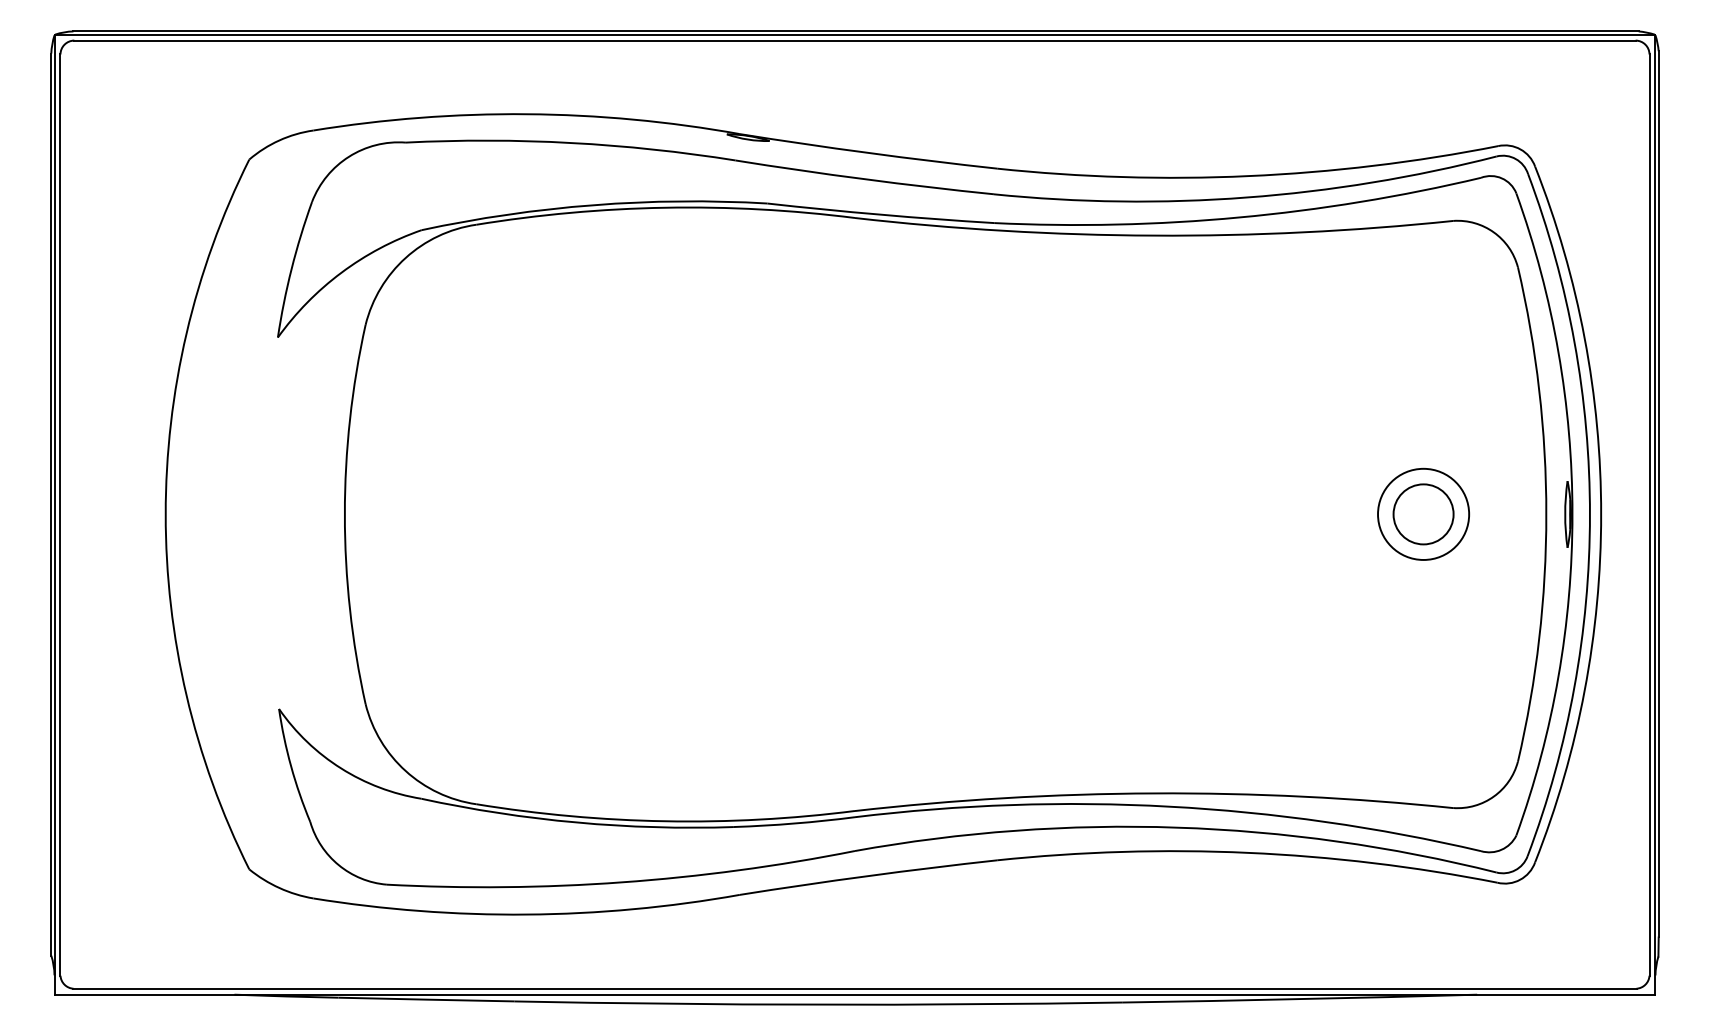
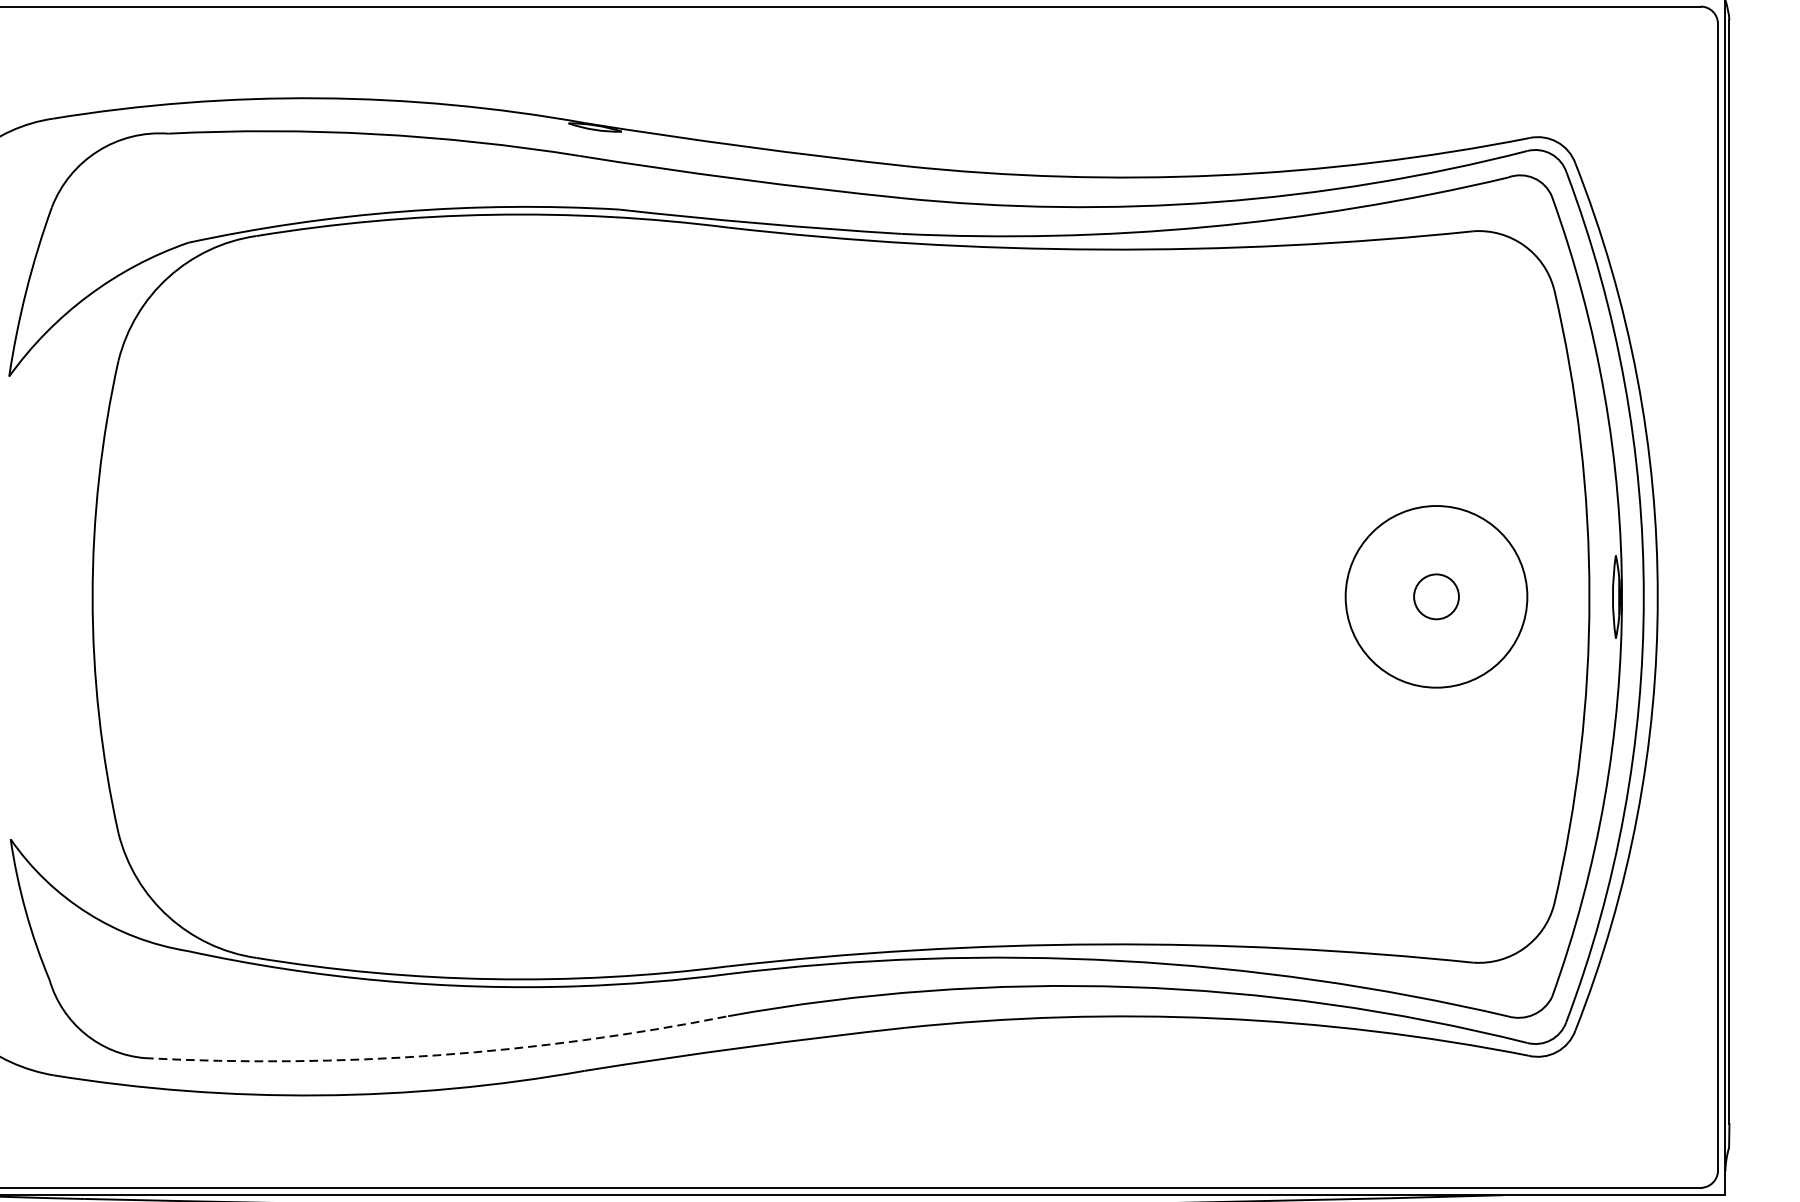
circle: (1423, 513) -> (1436, 595), size x1.6
circle: (1423, 514) -> (1436, 596), size x0.6
arc: (621, 882) -> (437, 1055), solid -> dashed

